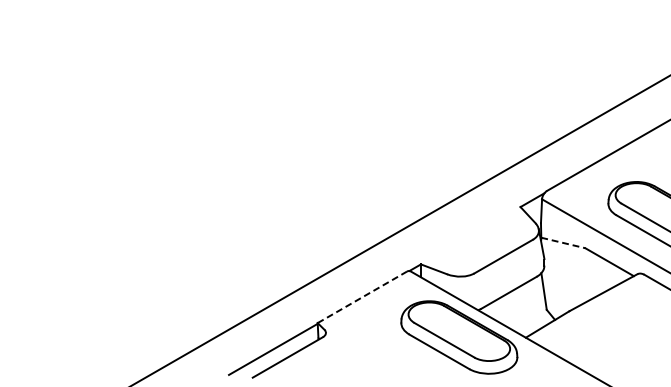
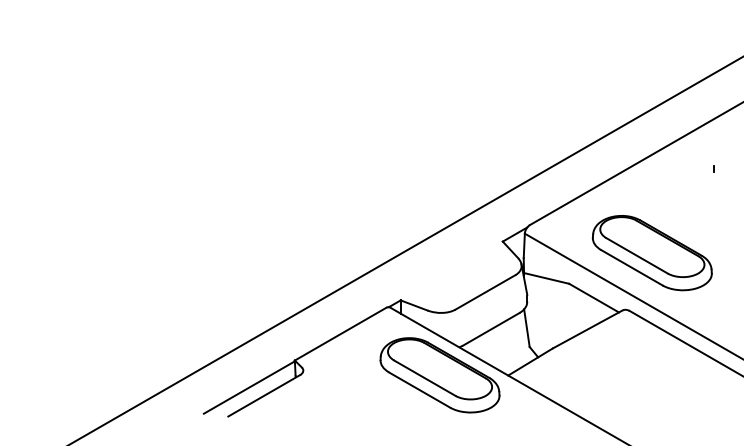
line: (564, 243) -> (547, 278), dashed -> solid
line: (362, 297) -> (340, 334), dashed -> solid

